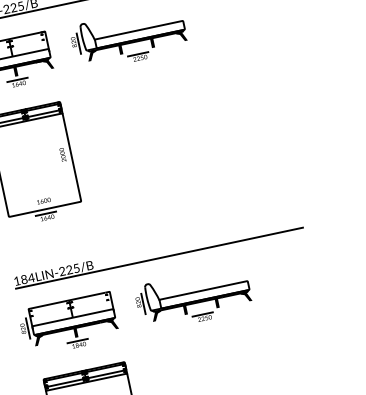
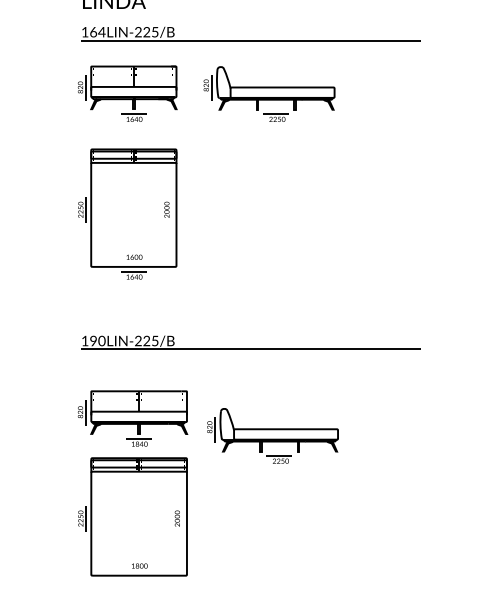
text: (27, 278) -> (97, 340), 184LIN-225/B -> 190LIN-225/B
part: (193, 298) -> (272, 435), moved
part: (68, 324) -> (132, 418), moved

